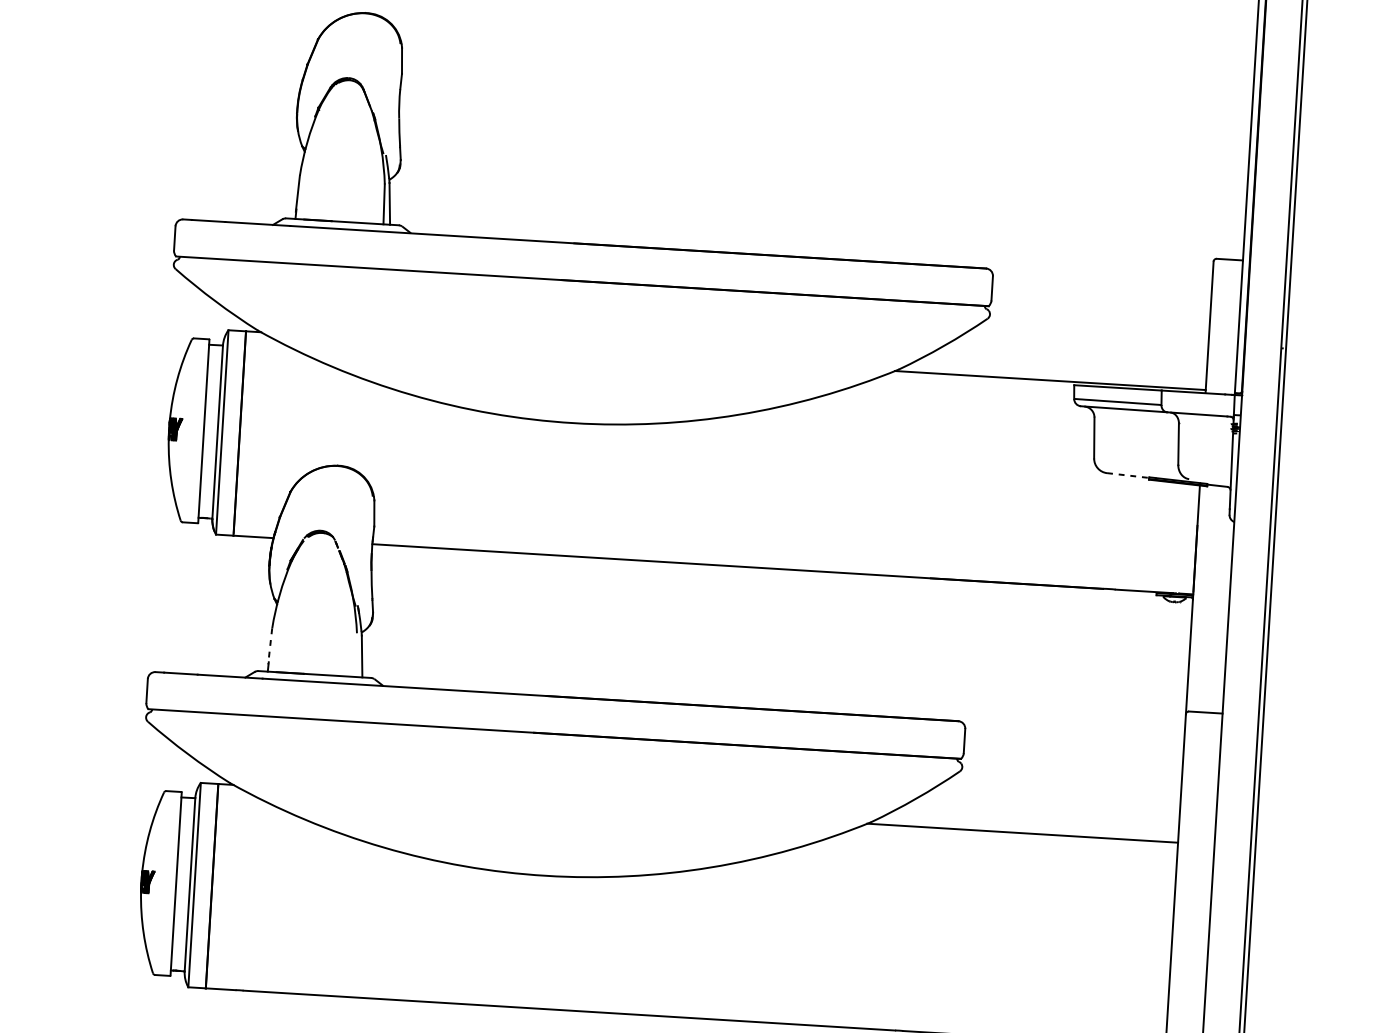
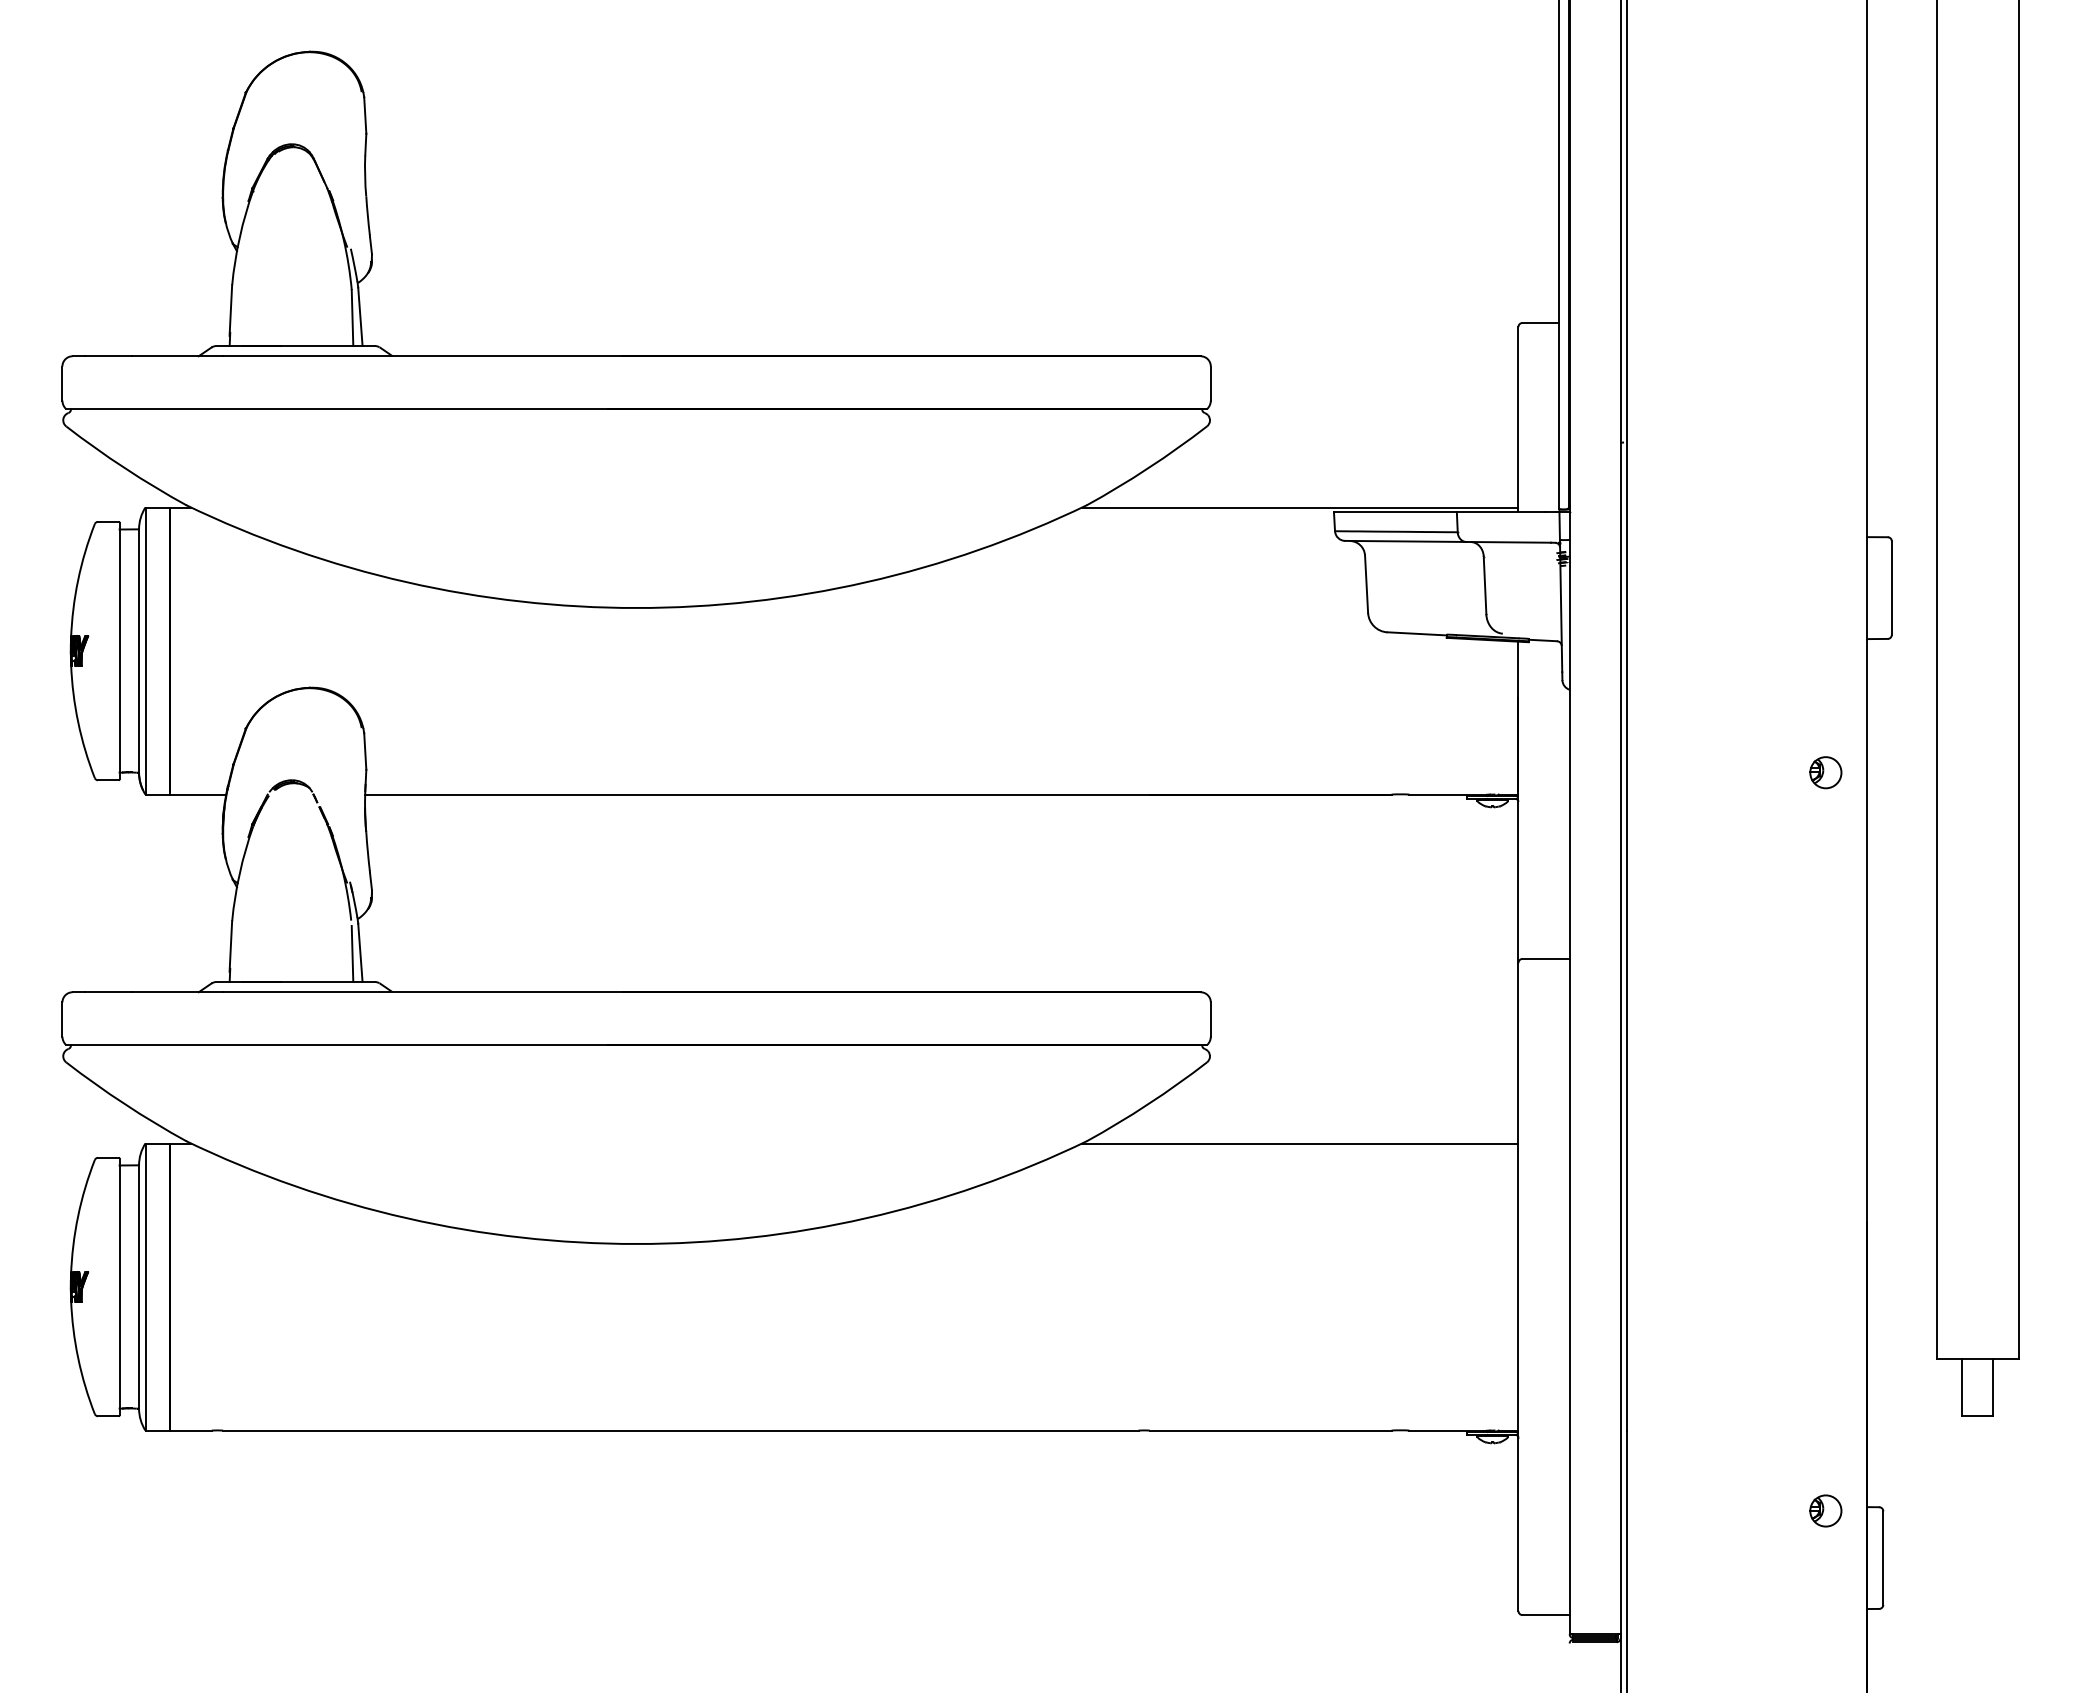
line: (1128, 475) -> (1417, 633), dashed -> solid
line: (269, 646) -> (230, 946), dashed -> solid
line: (356, 656) -> (352, 953), added

